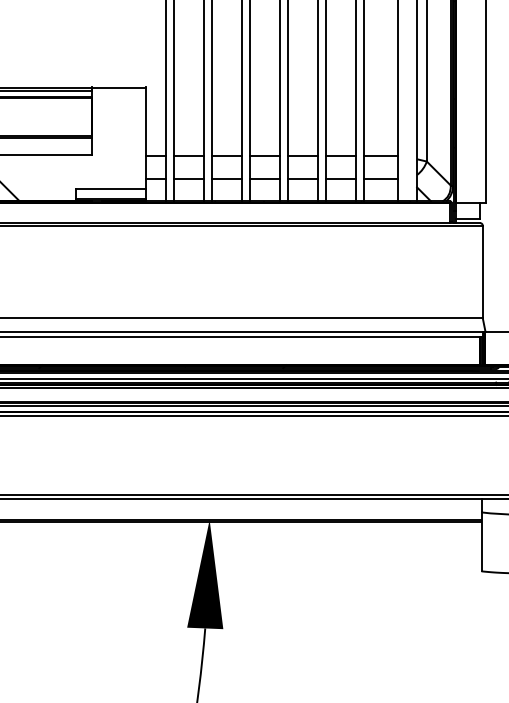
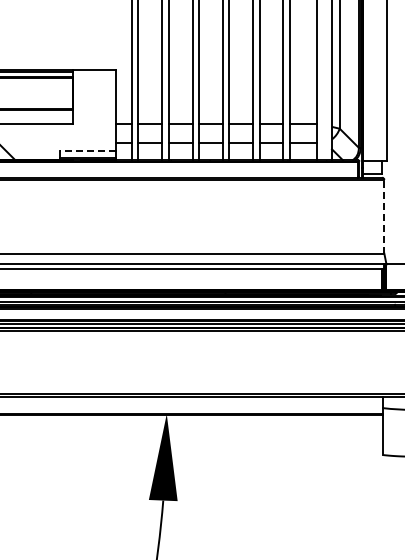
line: (110, 188) -> (87, 150), solid -> dashed
line: (483, 271) -> (384, 216), solid -> dashed

